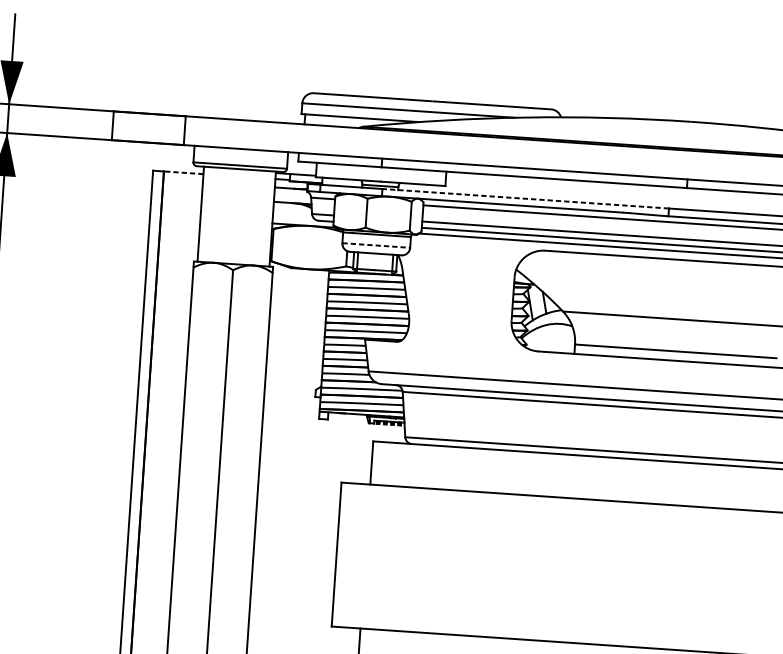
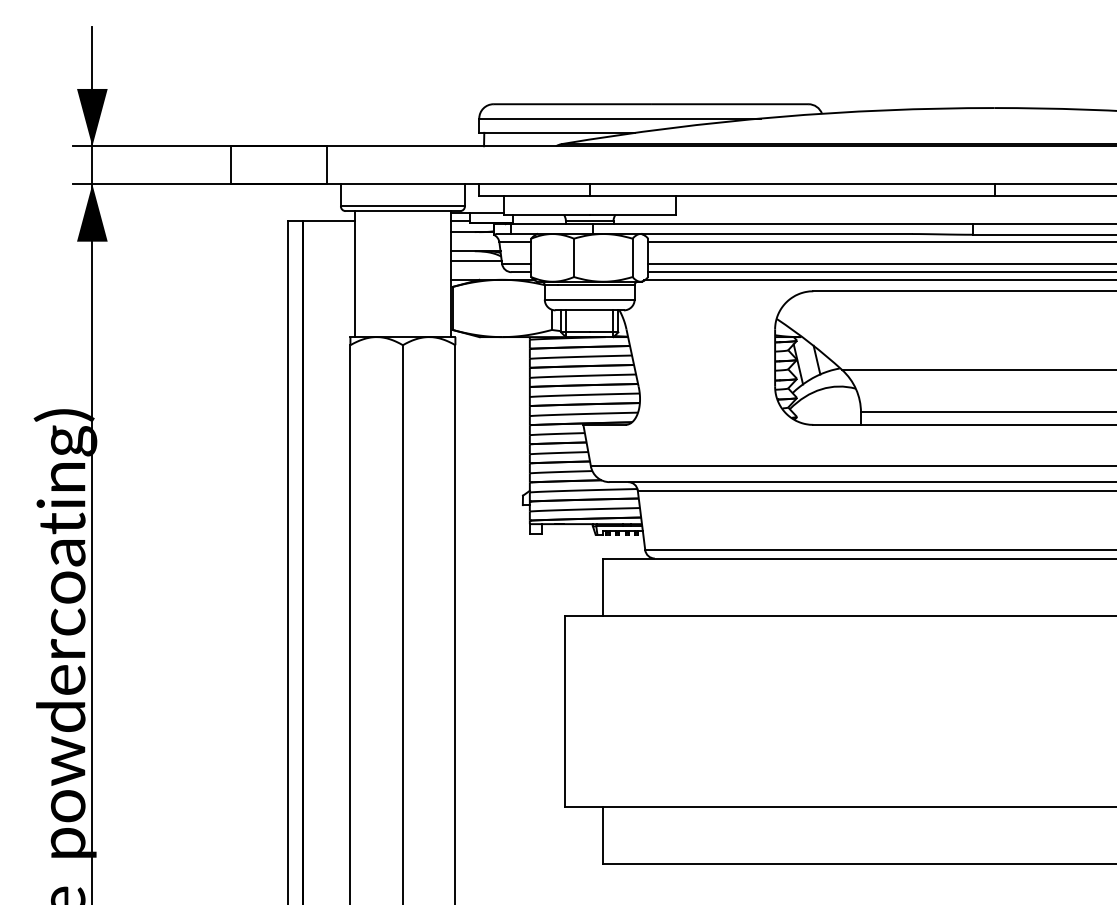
line: (183, 173) -> (328, 221), dashed -> solid
line: (525, 198) -> (782, 224), dashed -> solid
line: (292, 210) -> (475, 260), added
line: (376, 245) -> (589, 299), dashed -> solid

